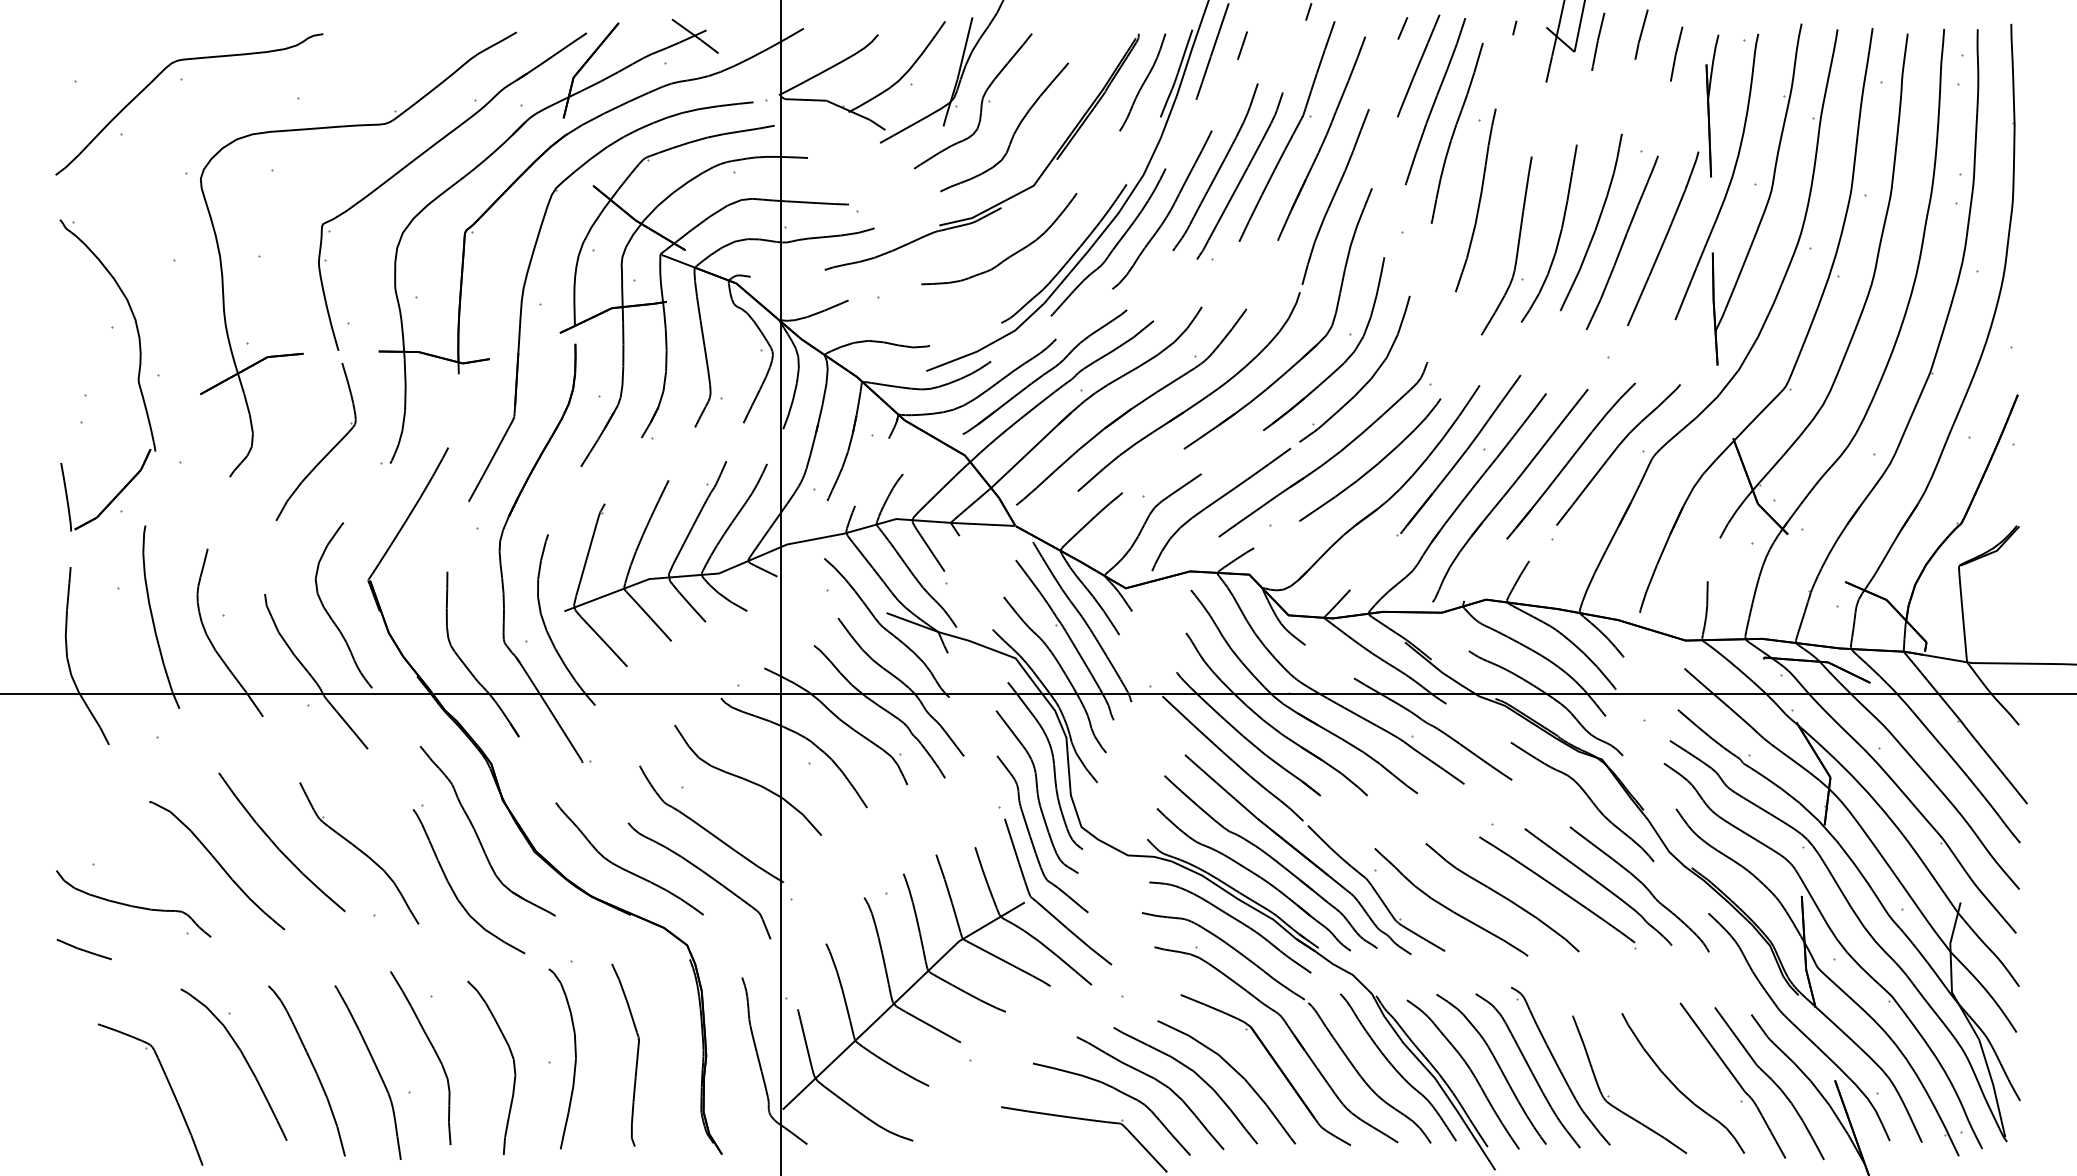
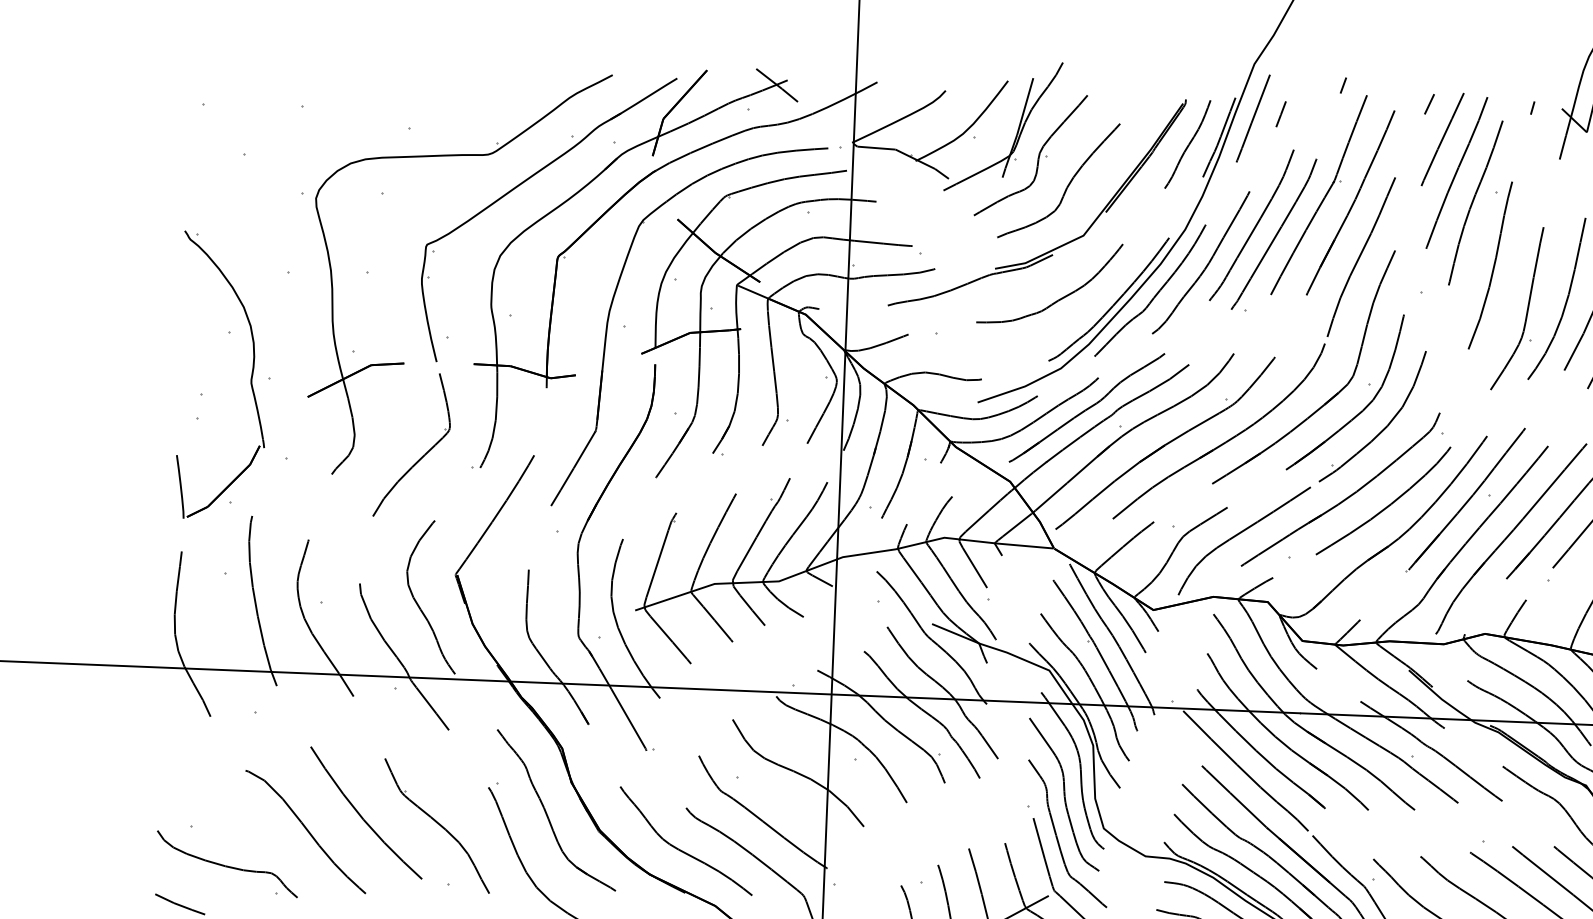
curve: (160, 74) -> (282, 100), removed

